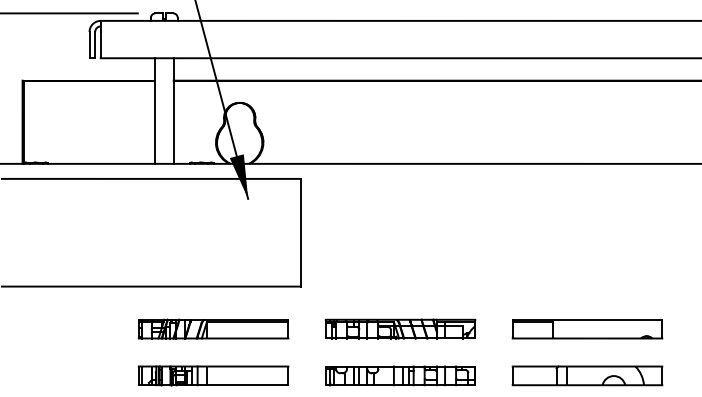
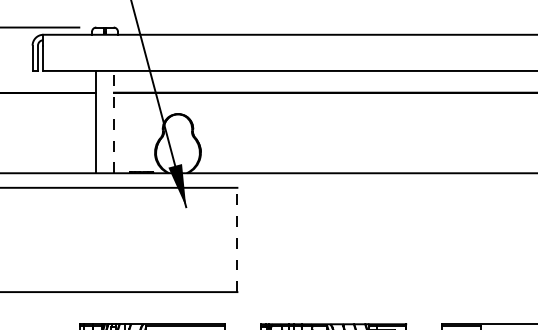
line: (173, 111) -> (113, 122), solid -> dashed
line: (301, 232) -> (237, 239), solid -> dashed

